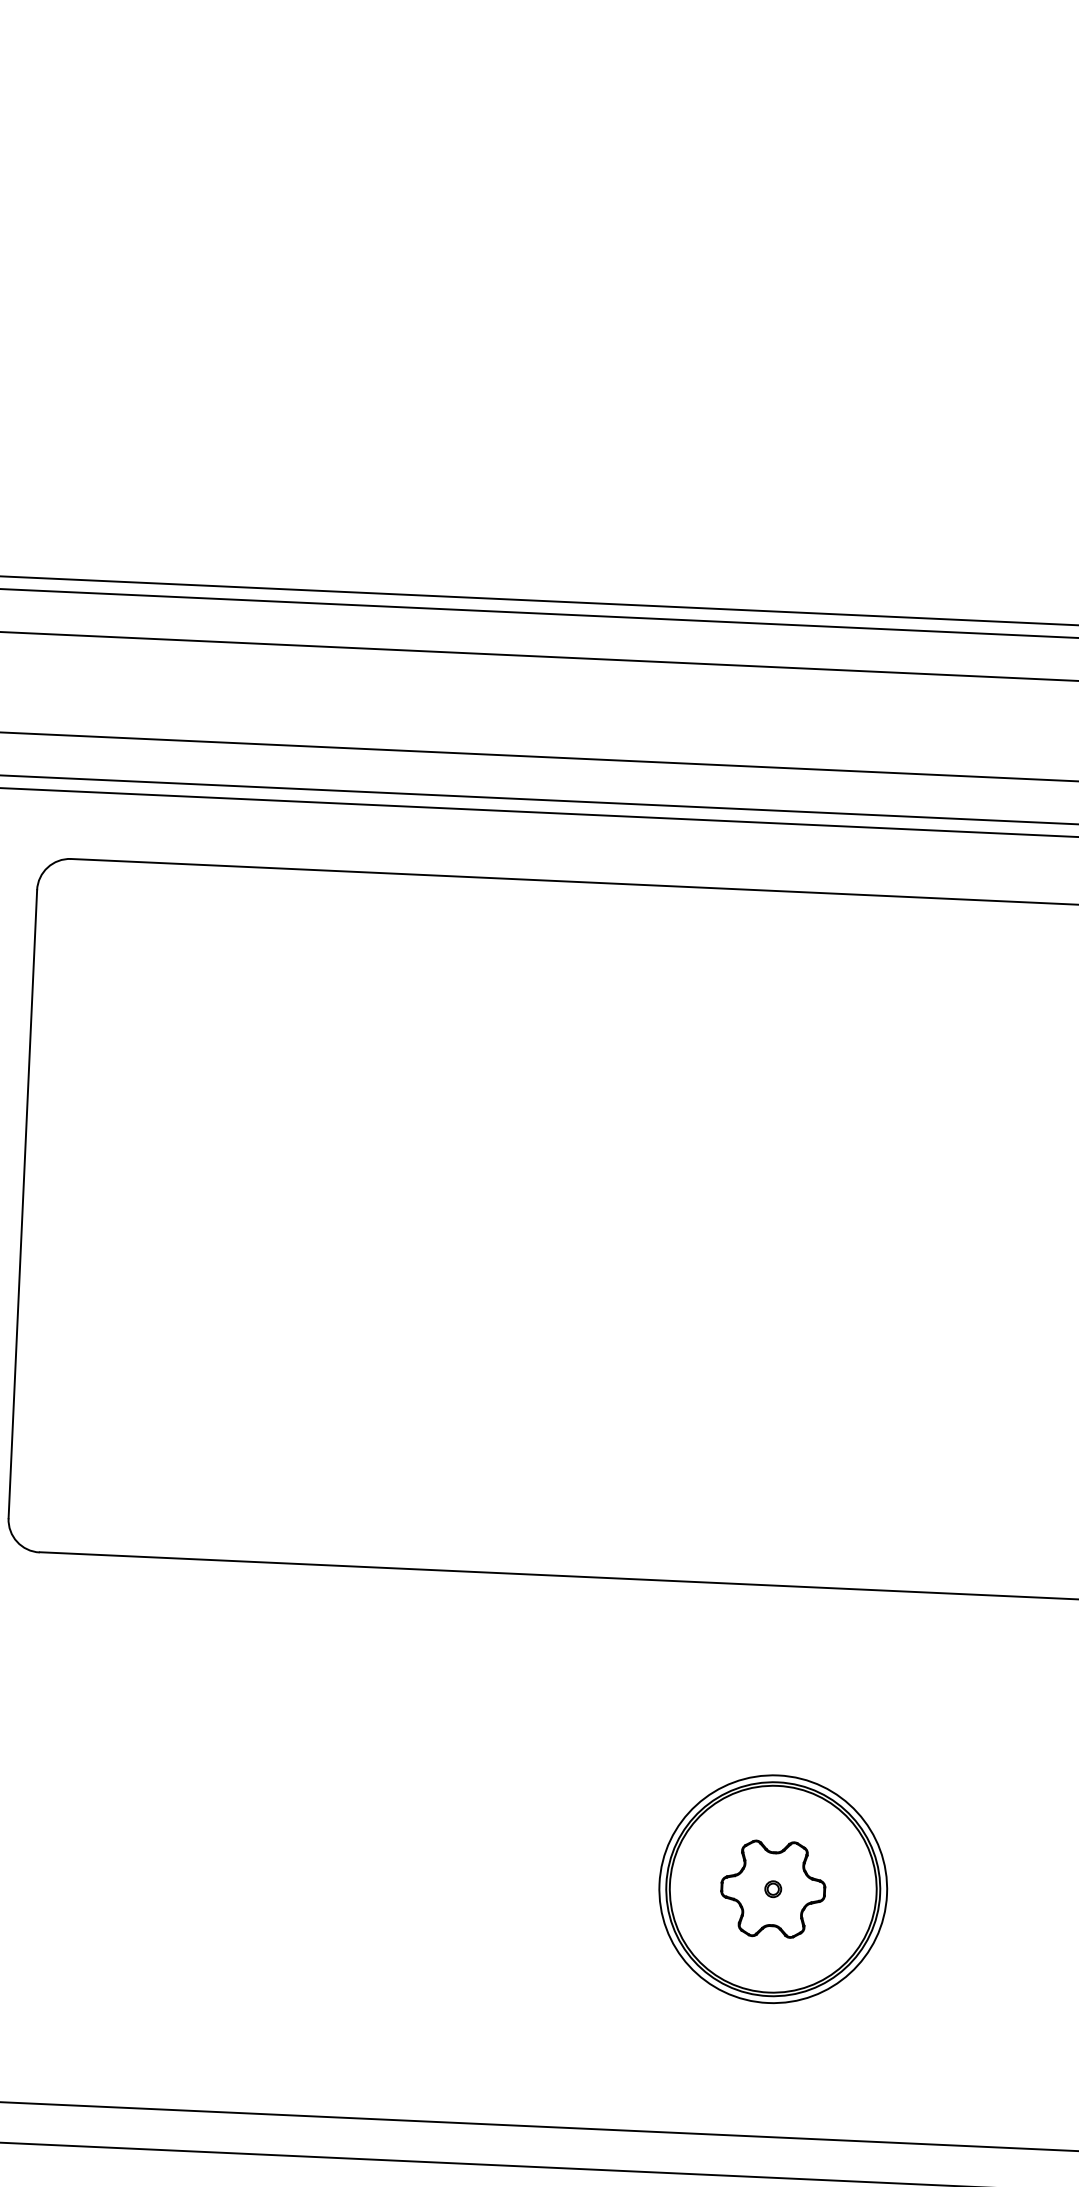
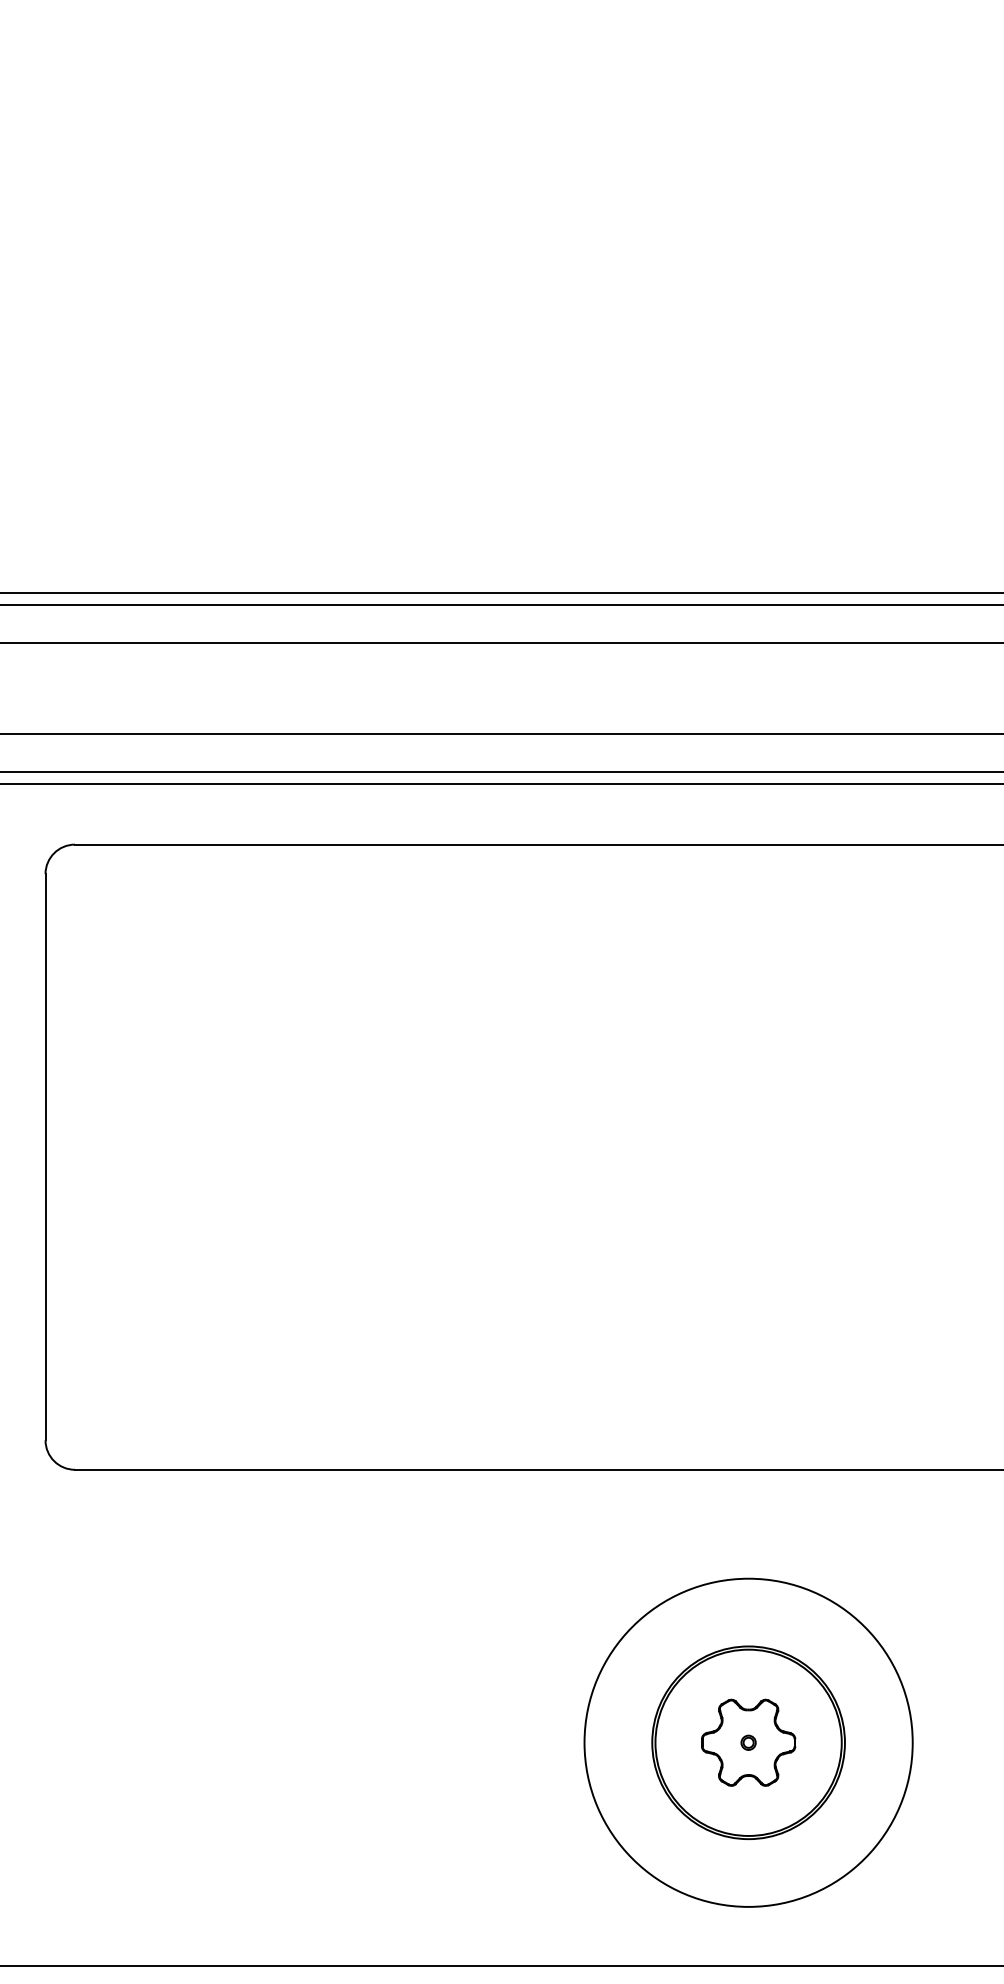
circle: (773, 1888) -> (748, 1742), size x1.6

